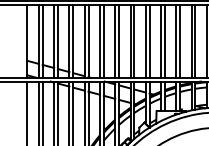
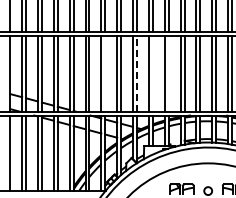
line: (119, 40) -> (105, 73), removed
line: (150, 40) -> (137, 73), solid -> dashed
line: (164, 40) -> (152, 73), removed
line: (180, 40) -> (168, 73), removed

